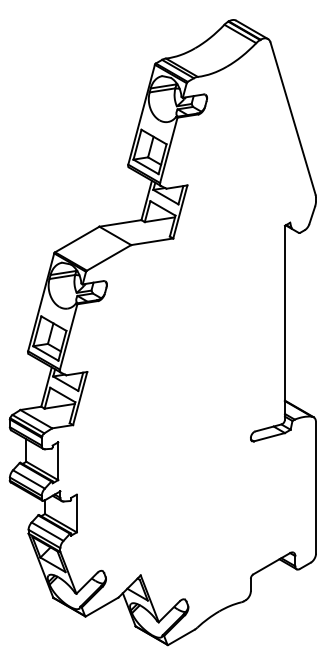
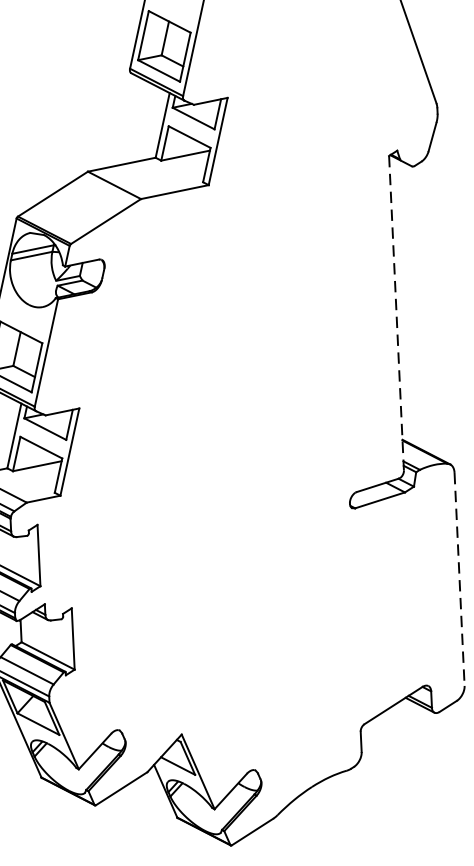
line: (284, 322) -> (395, 312), solid -> dashed
line: (316, 488) -> (460, 580), solid -> dashed

